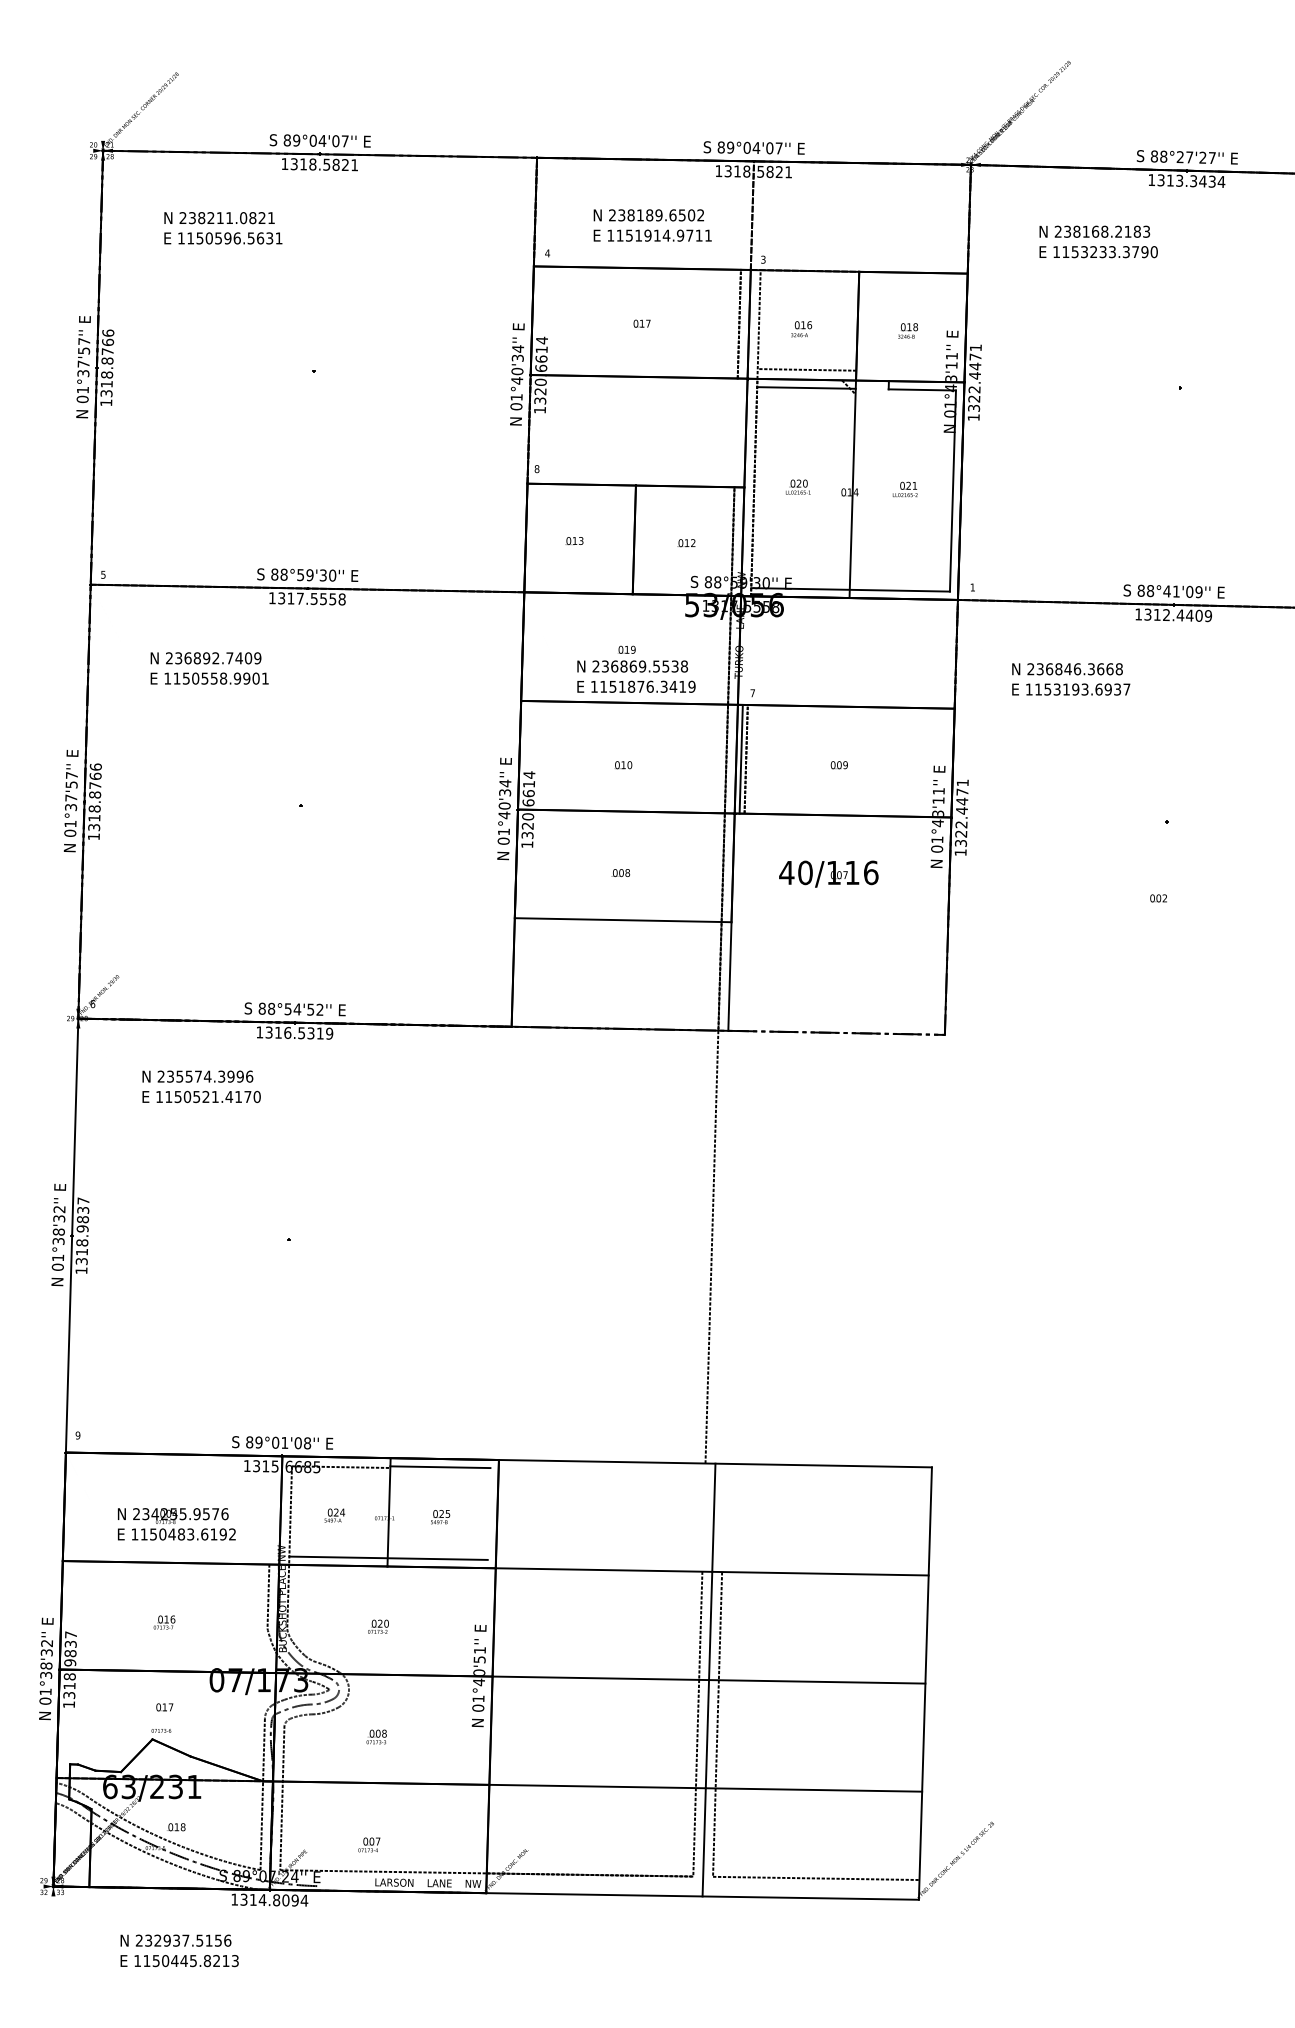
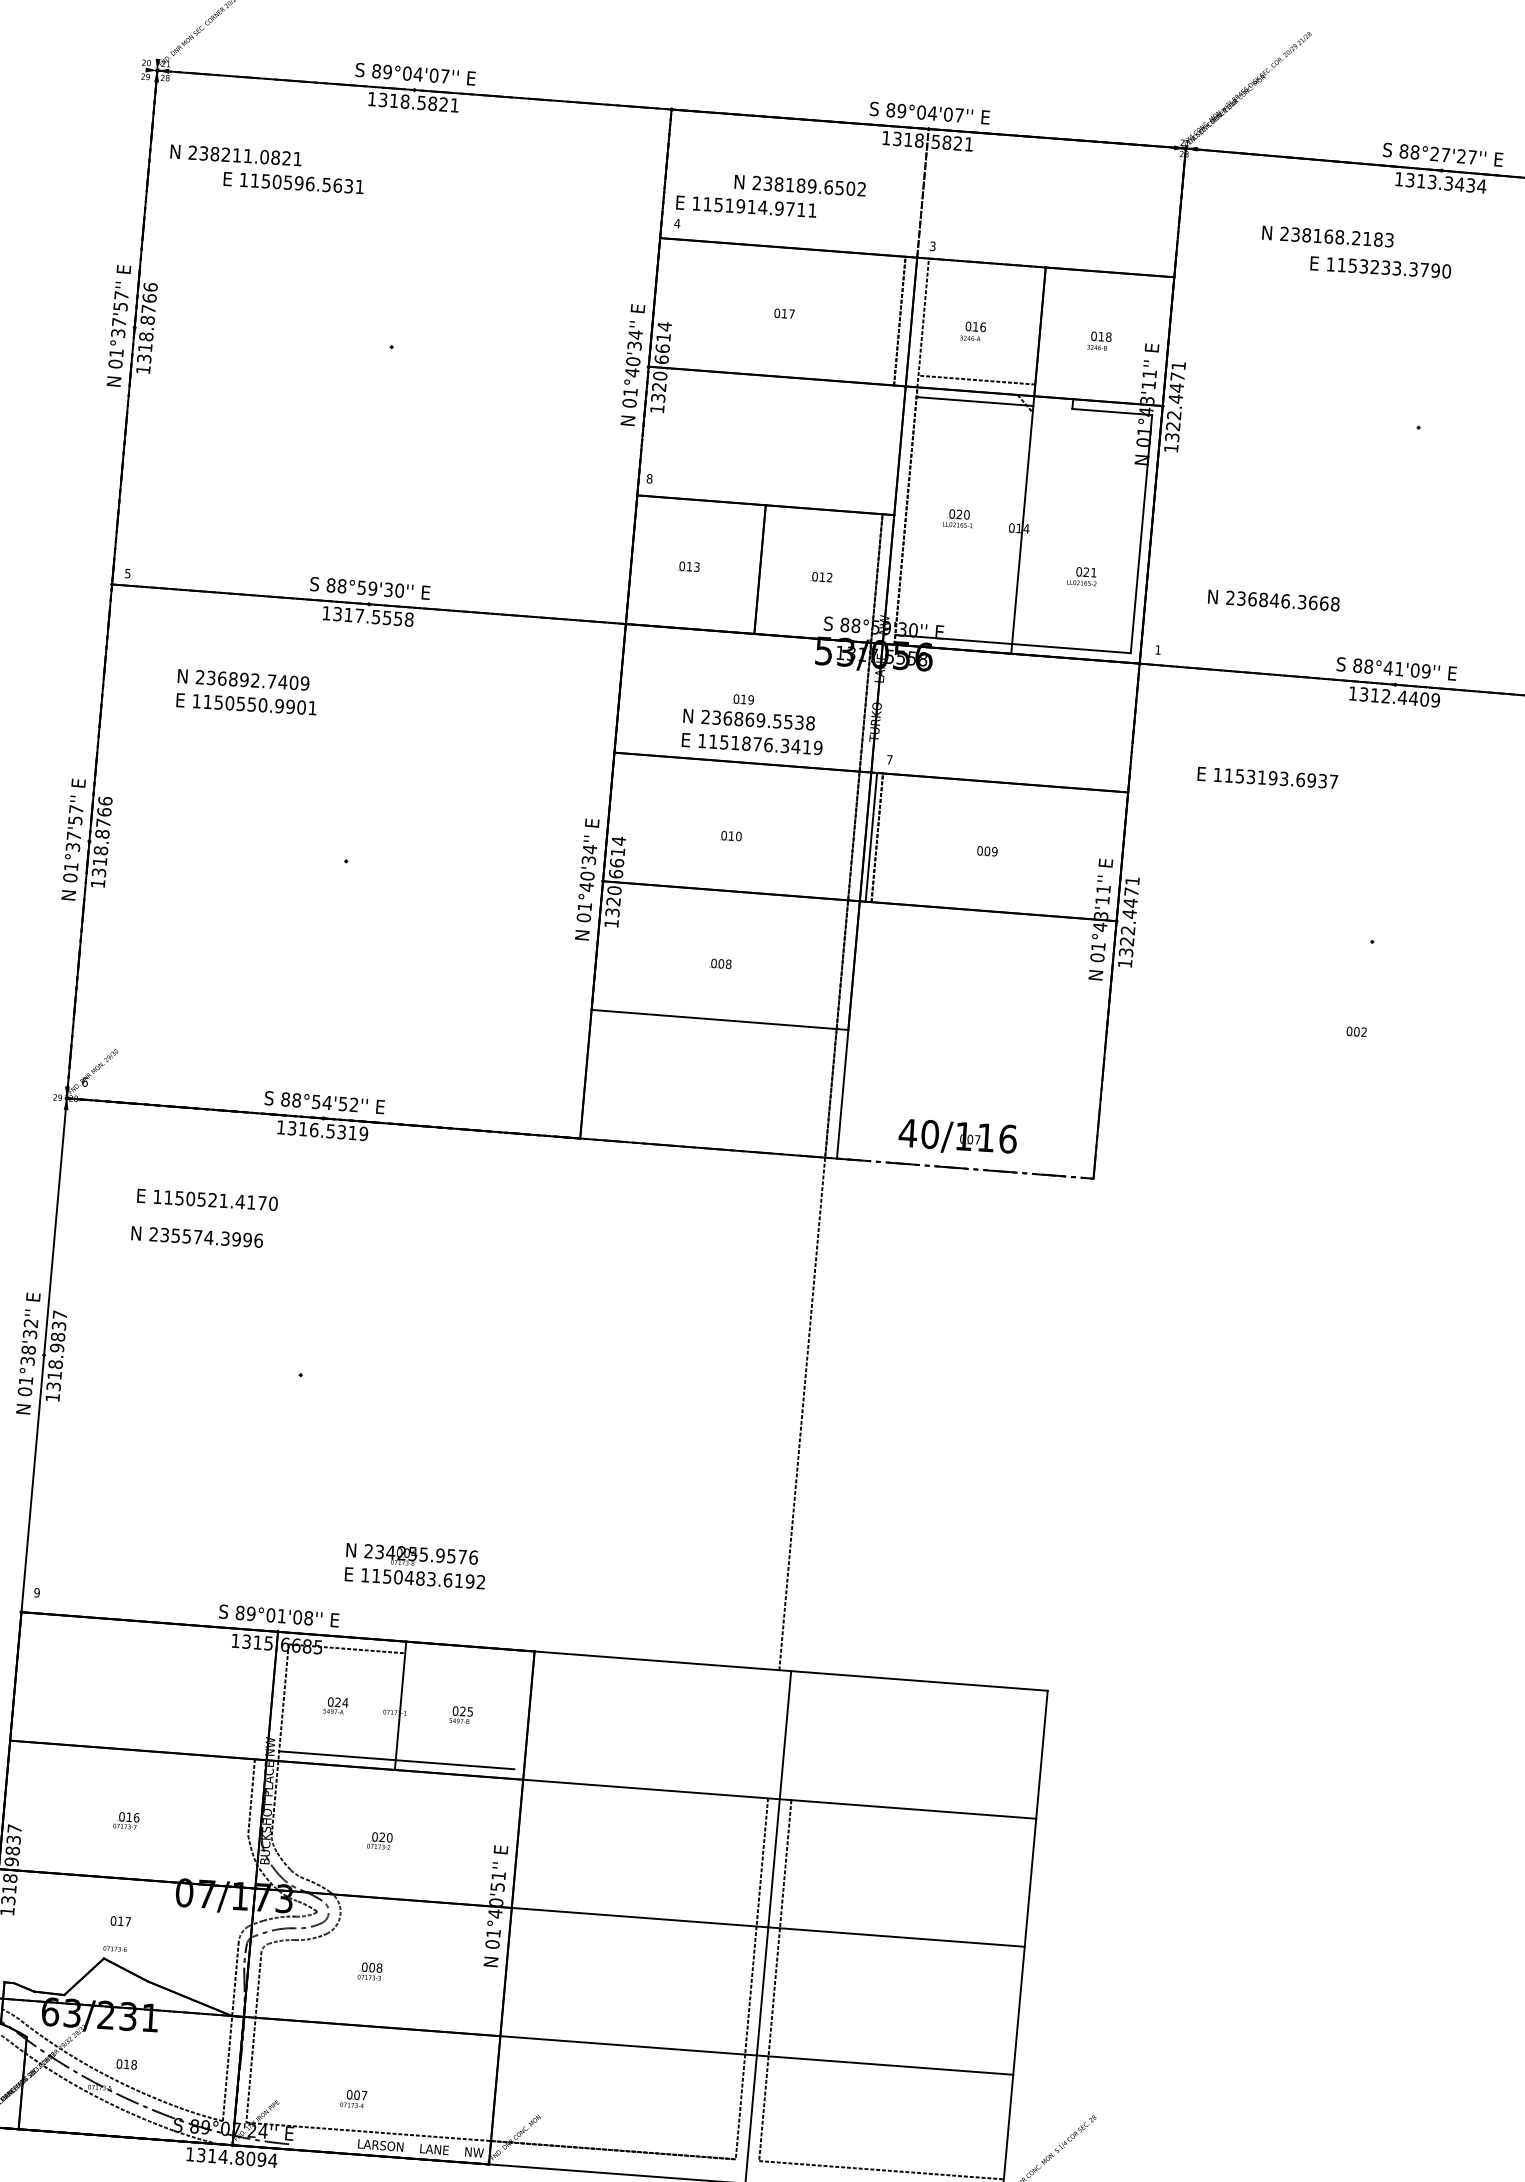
text: (219, 218) -> (236, 155), moved
text: (652, 235) -> (746, 206), moved
text: (1098, 252) -> (1380, 267), moved
text: (904, 489) -> (1081, 576), moved
text: (1067, 669) -> (1273, 600), moved
text: (223, 678) -> (262, 705), 1150558.9901 -> 1150550.9901
text: (828, 873) -> (957, 1136), moved
text: (197, 1076) -> (196, 1236), moved
line: (440, 1467) -> (464, 1656), removed
text: (176, 1524) -> (415, 1566), moved

